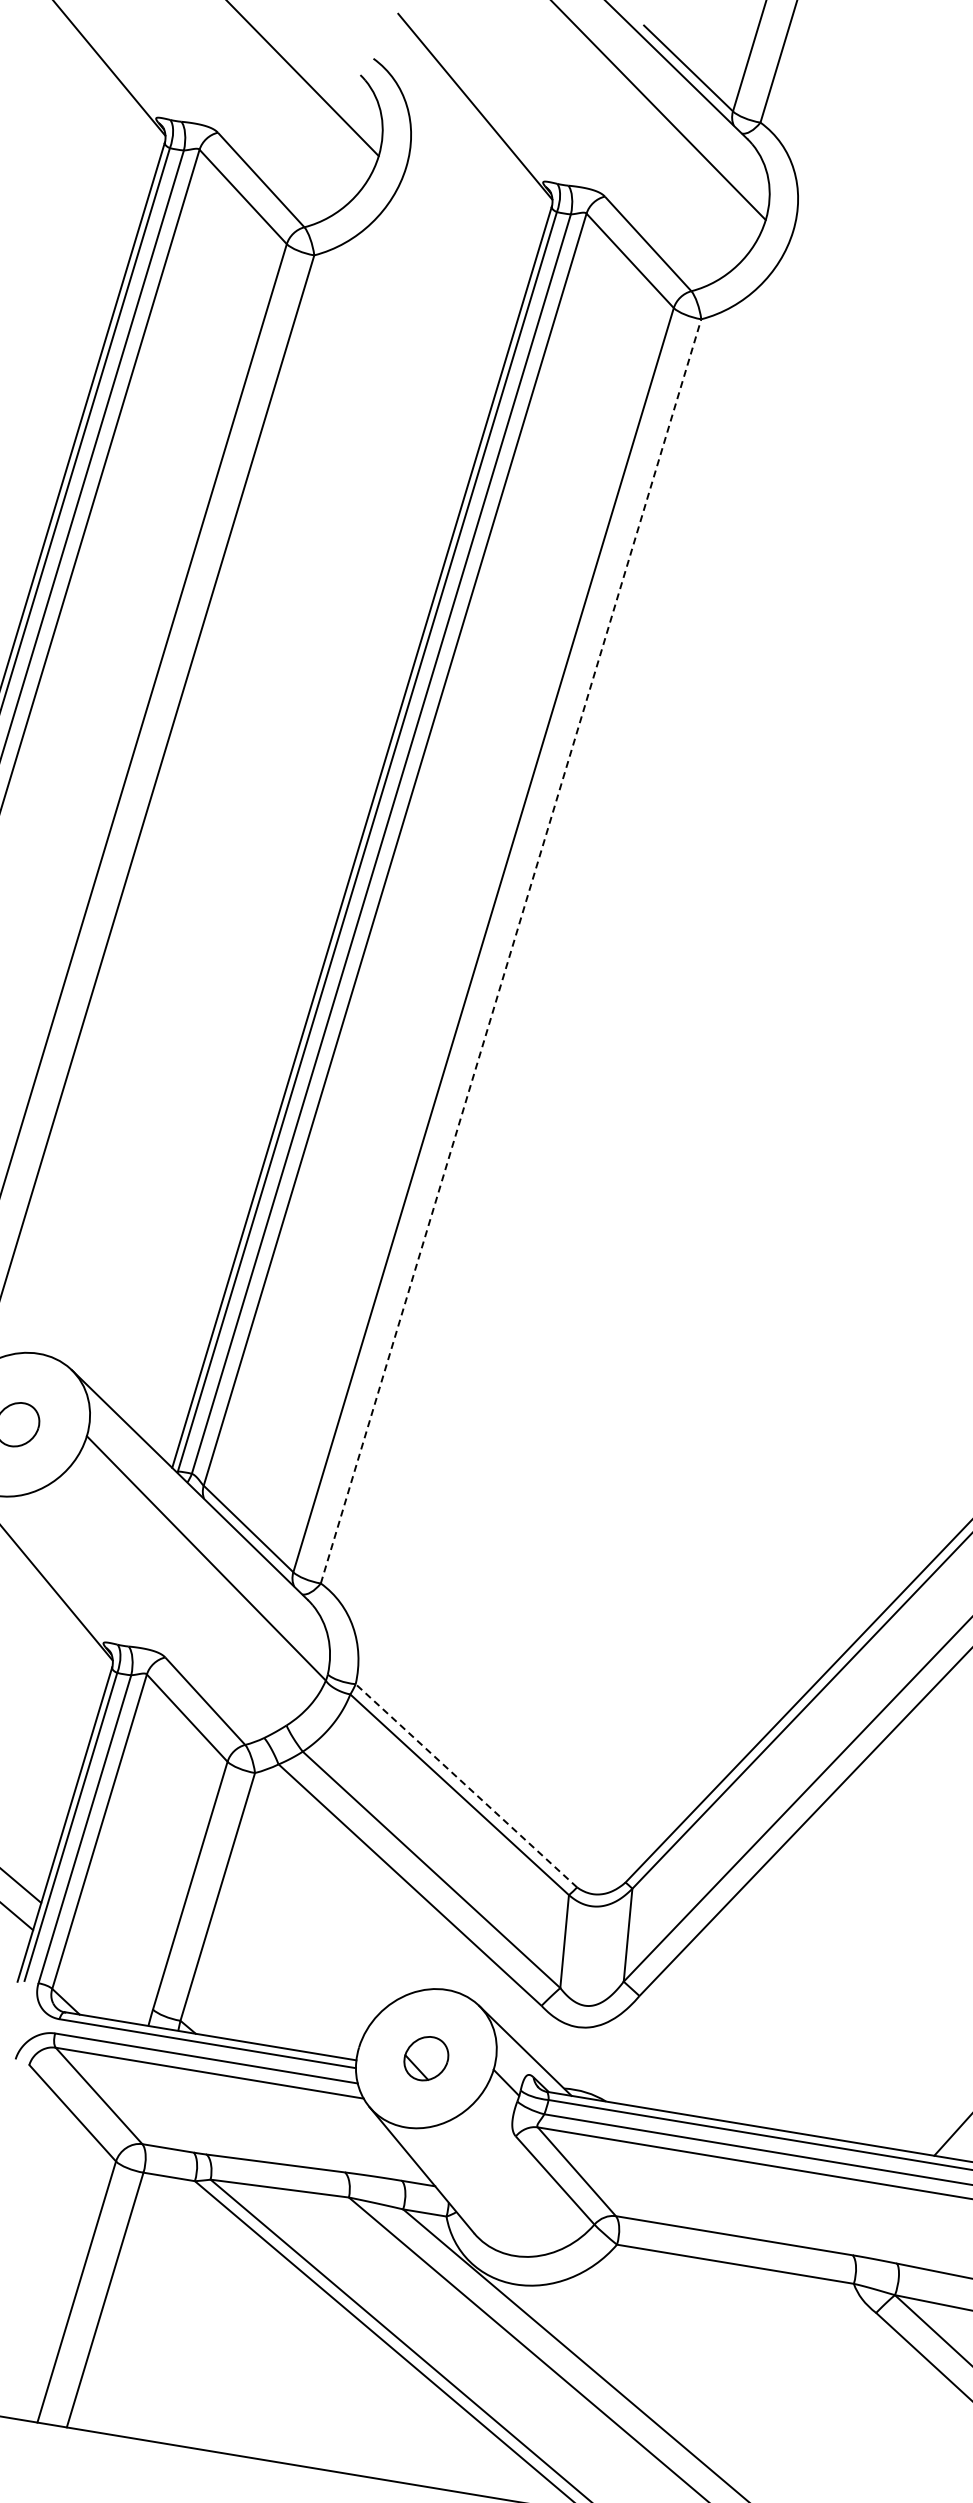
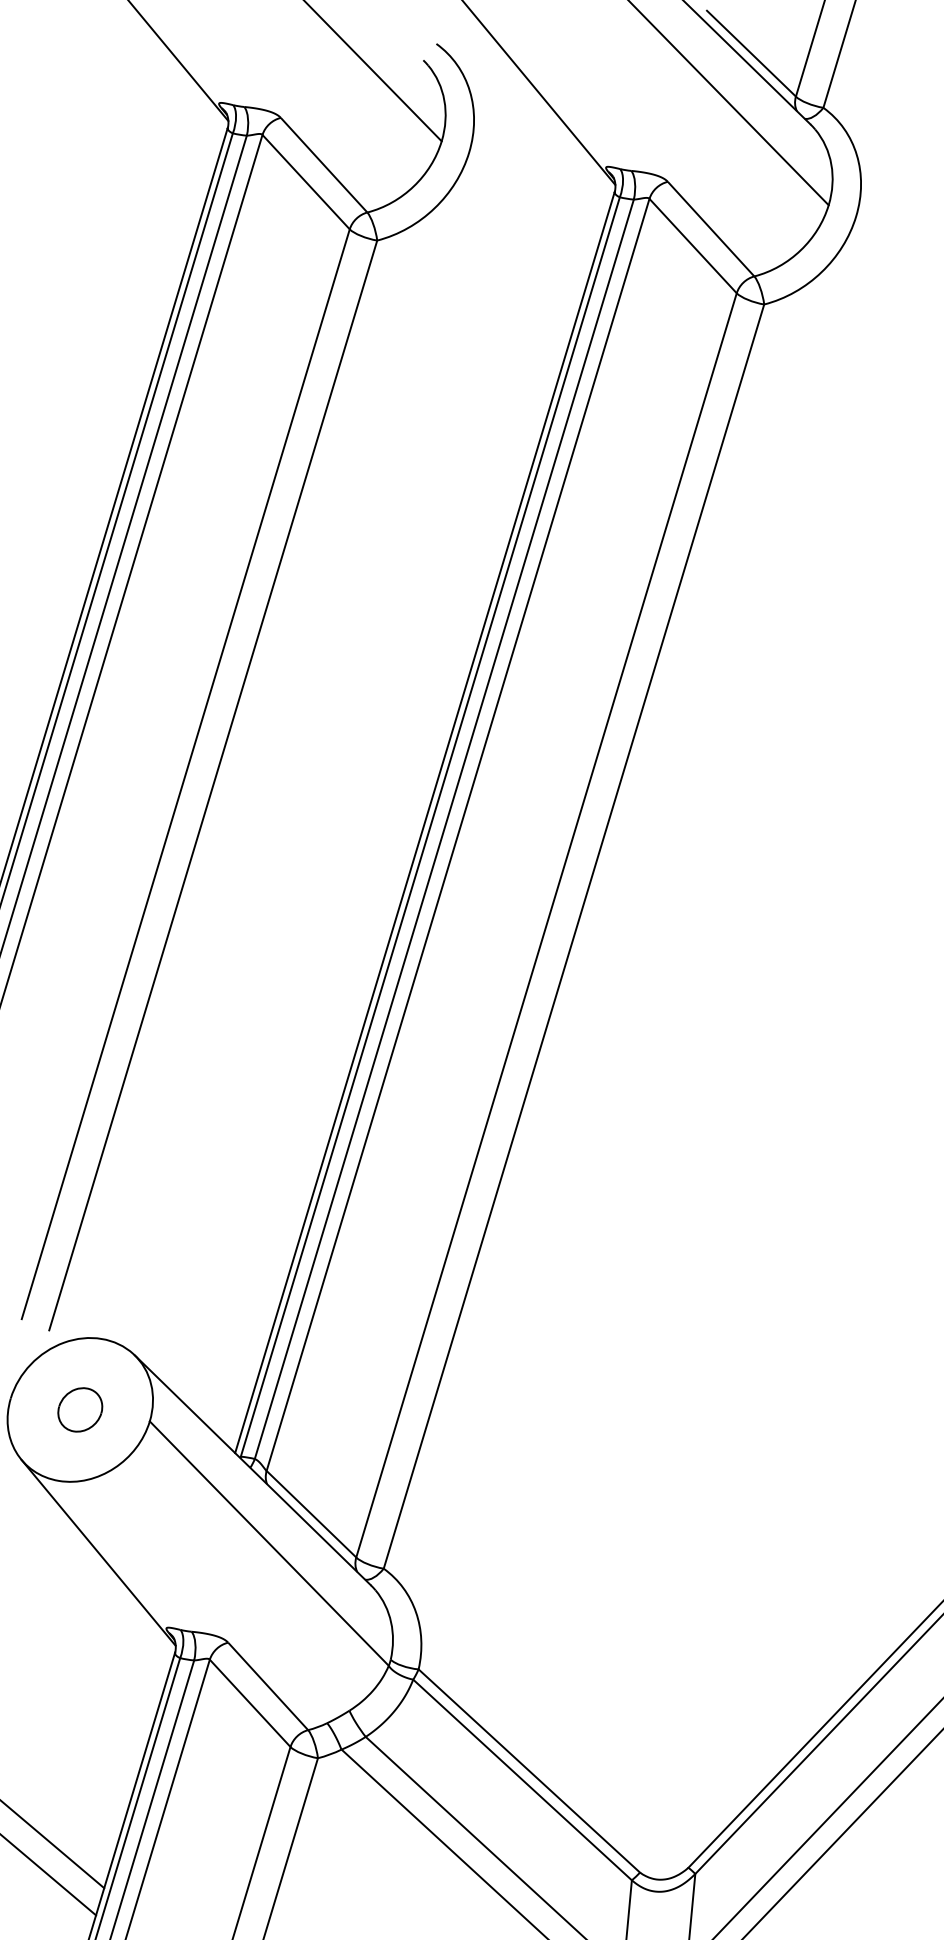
line: (511, 950) -> (574, 935), dashed -> solid
line: (466, 1785) -> (529, 1770), dashed -> solid

